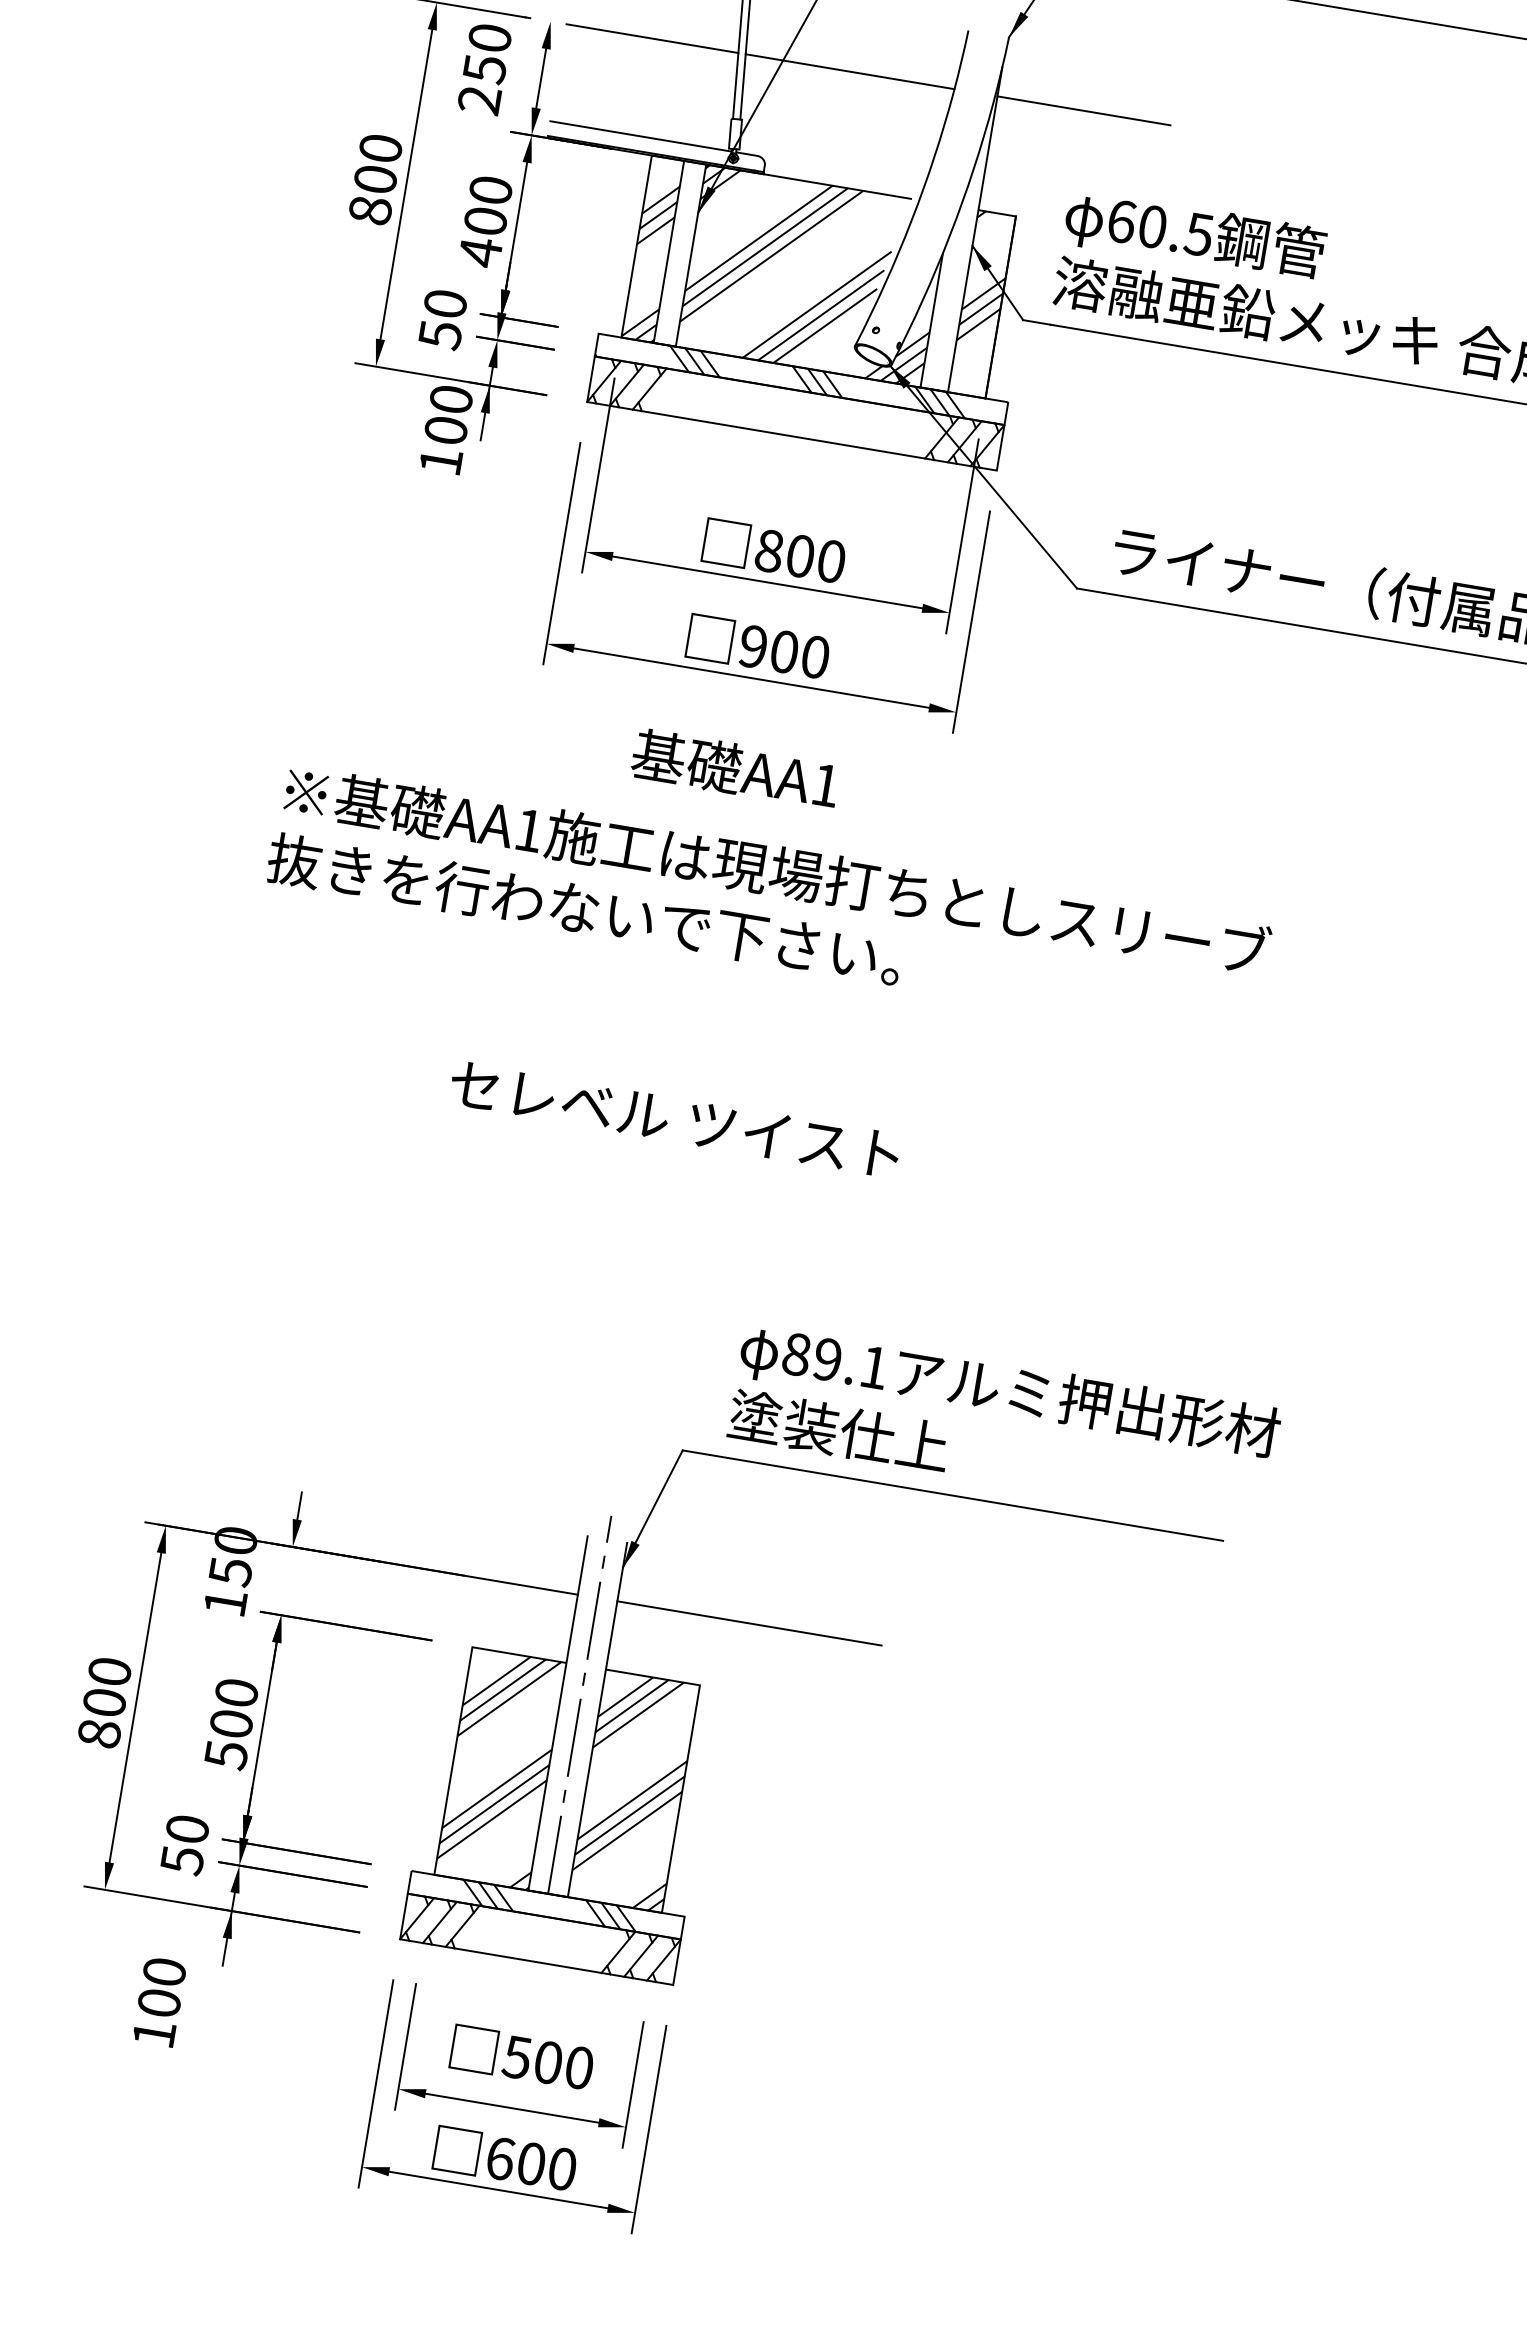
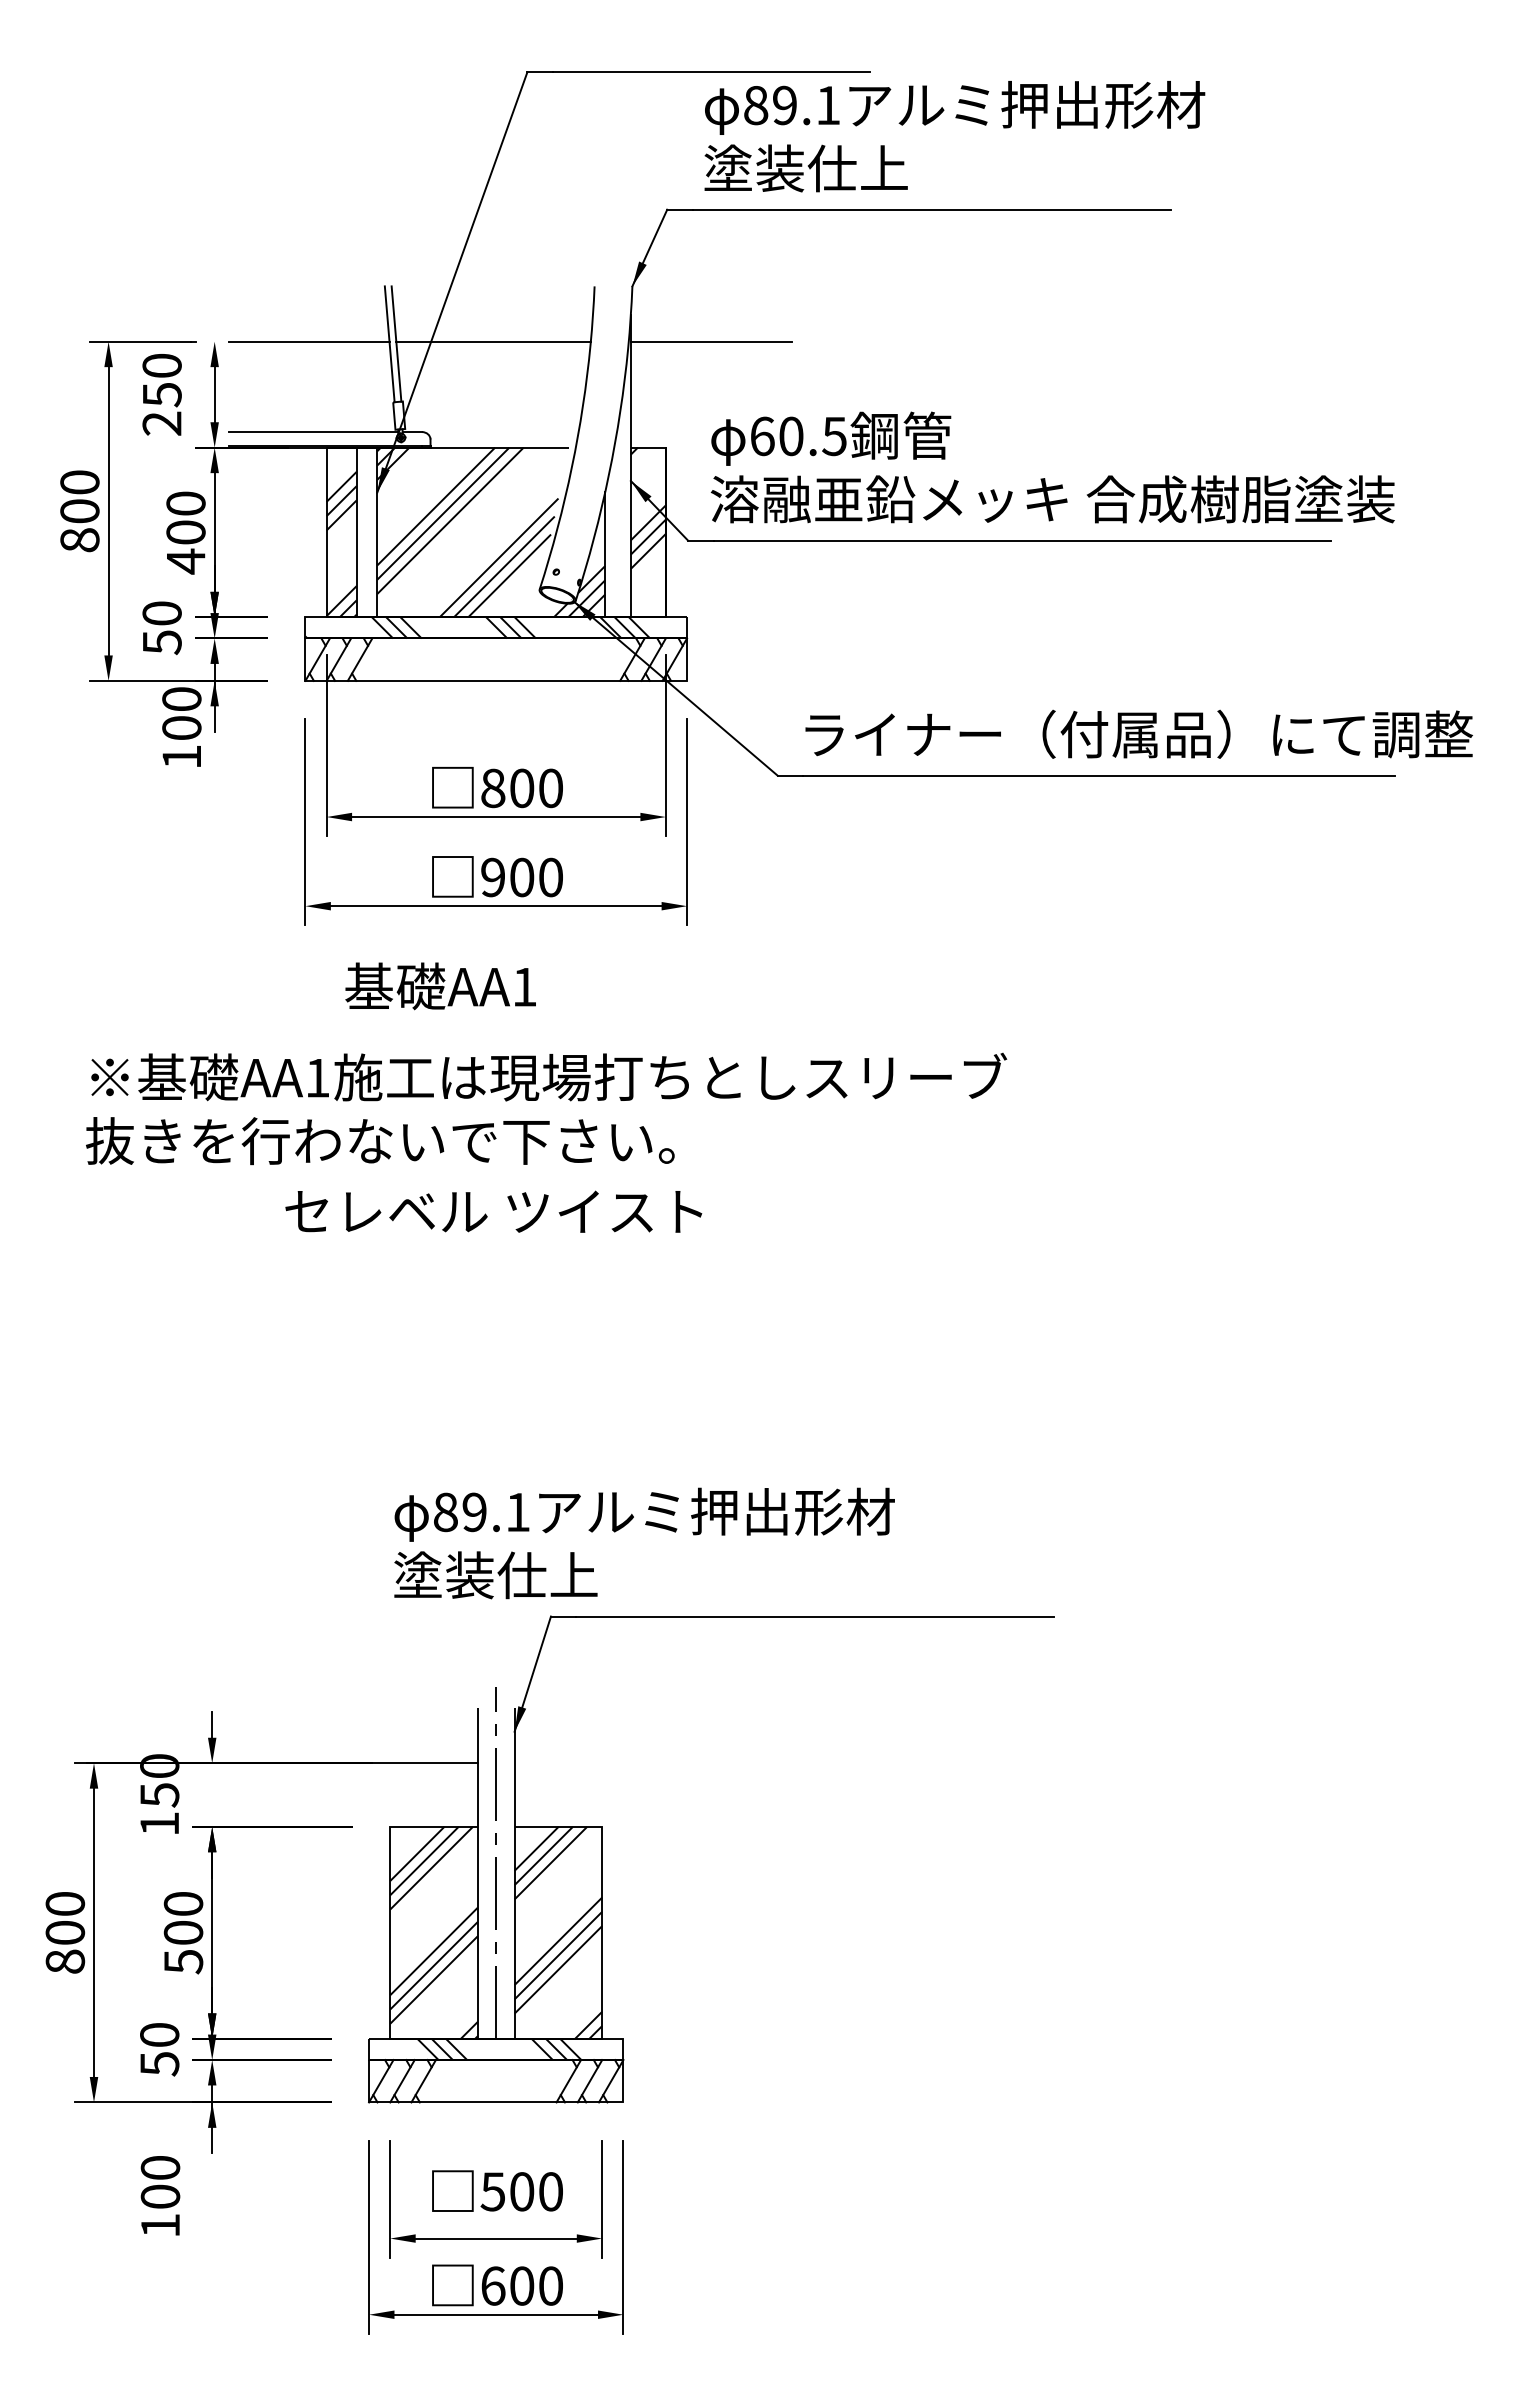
text: (735, 769) -> (440, 986), moved
text: (674, 1119) -> (493, 1211), moved
text: (1004, 1423) -> (644, 1543), moved
line: (749, 1623) -> (637, 1763), removed

